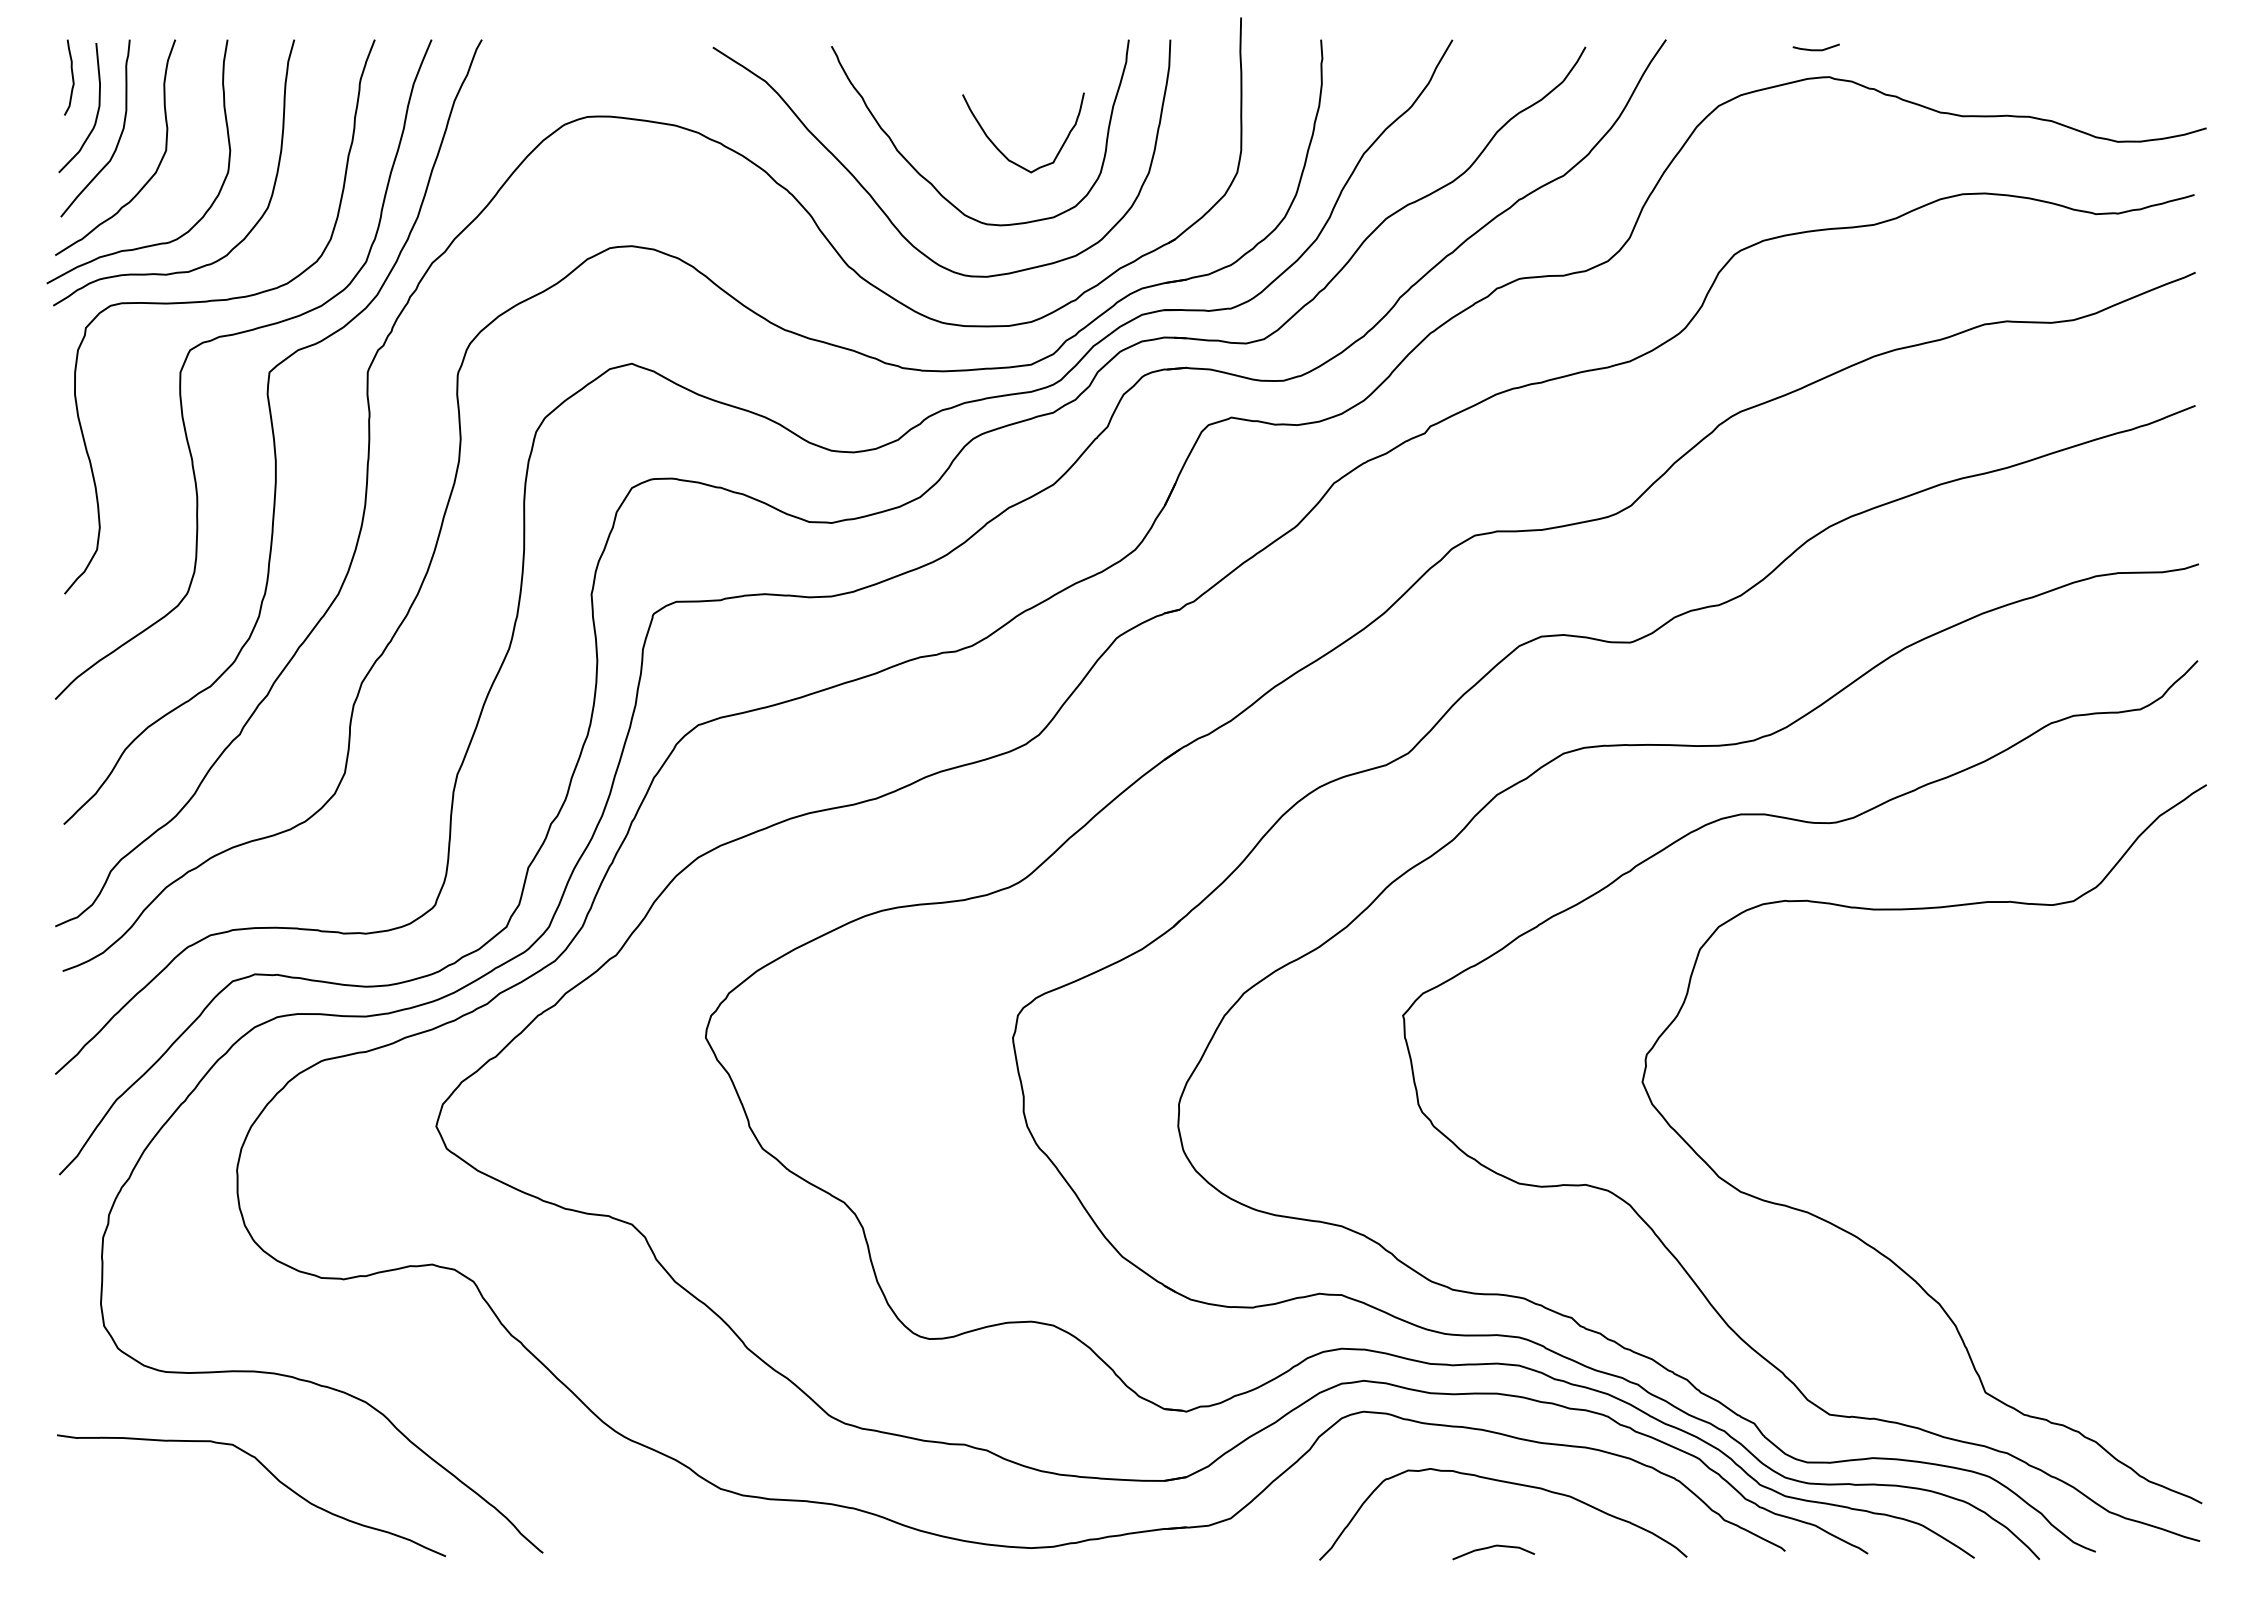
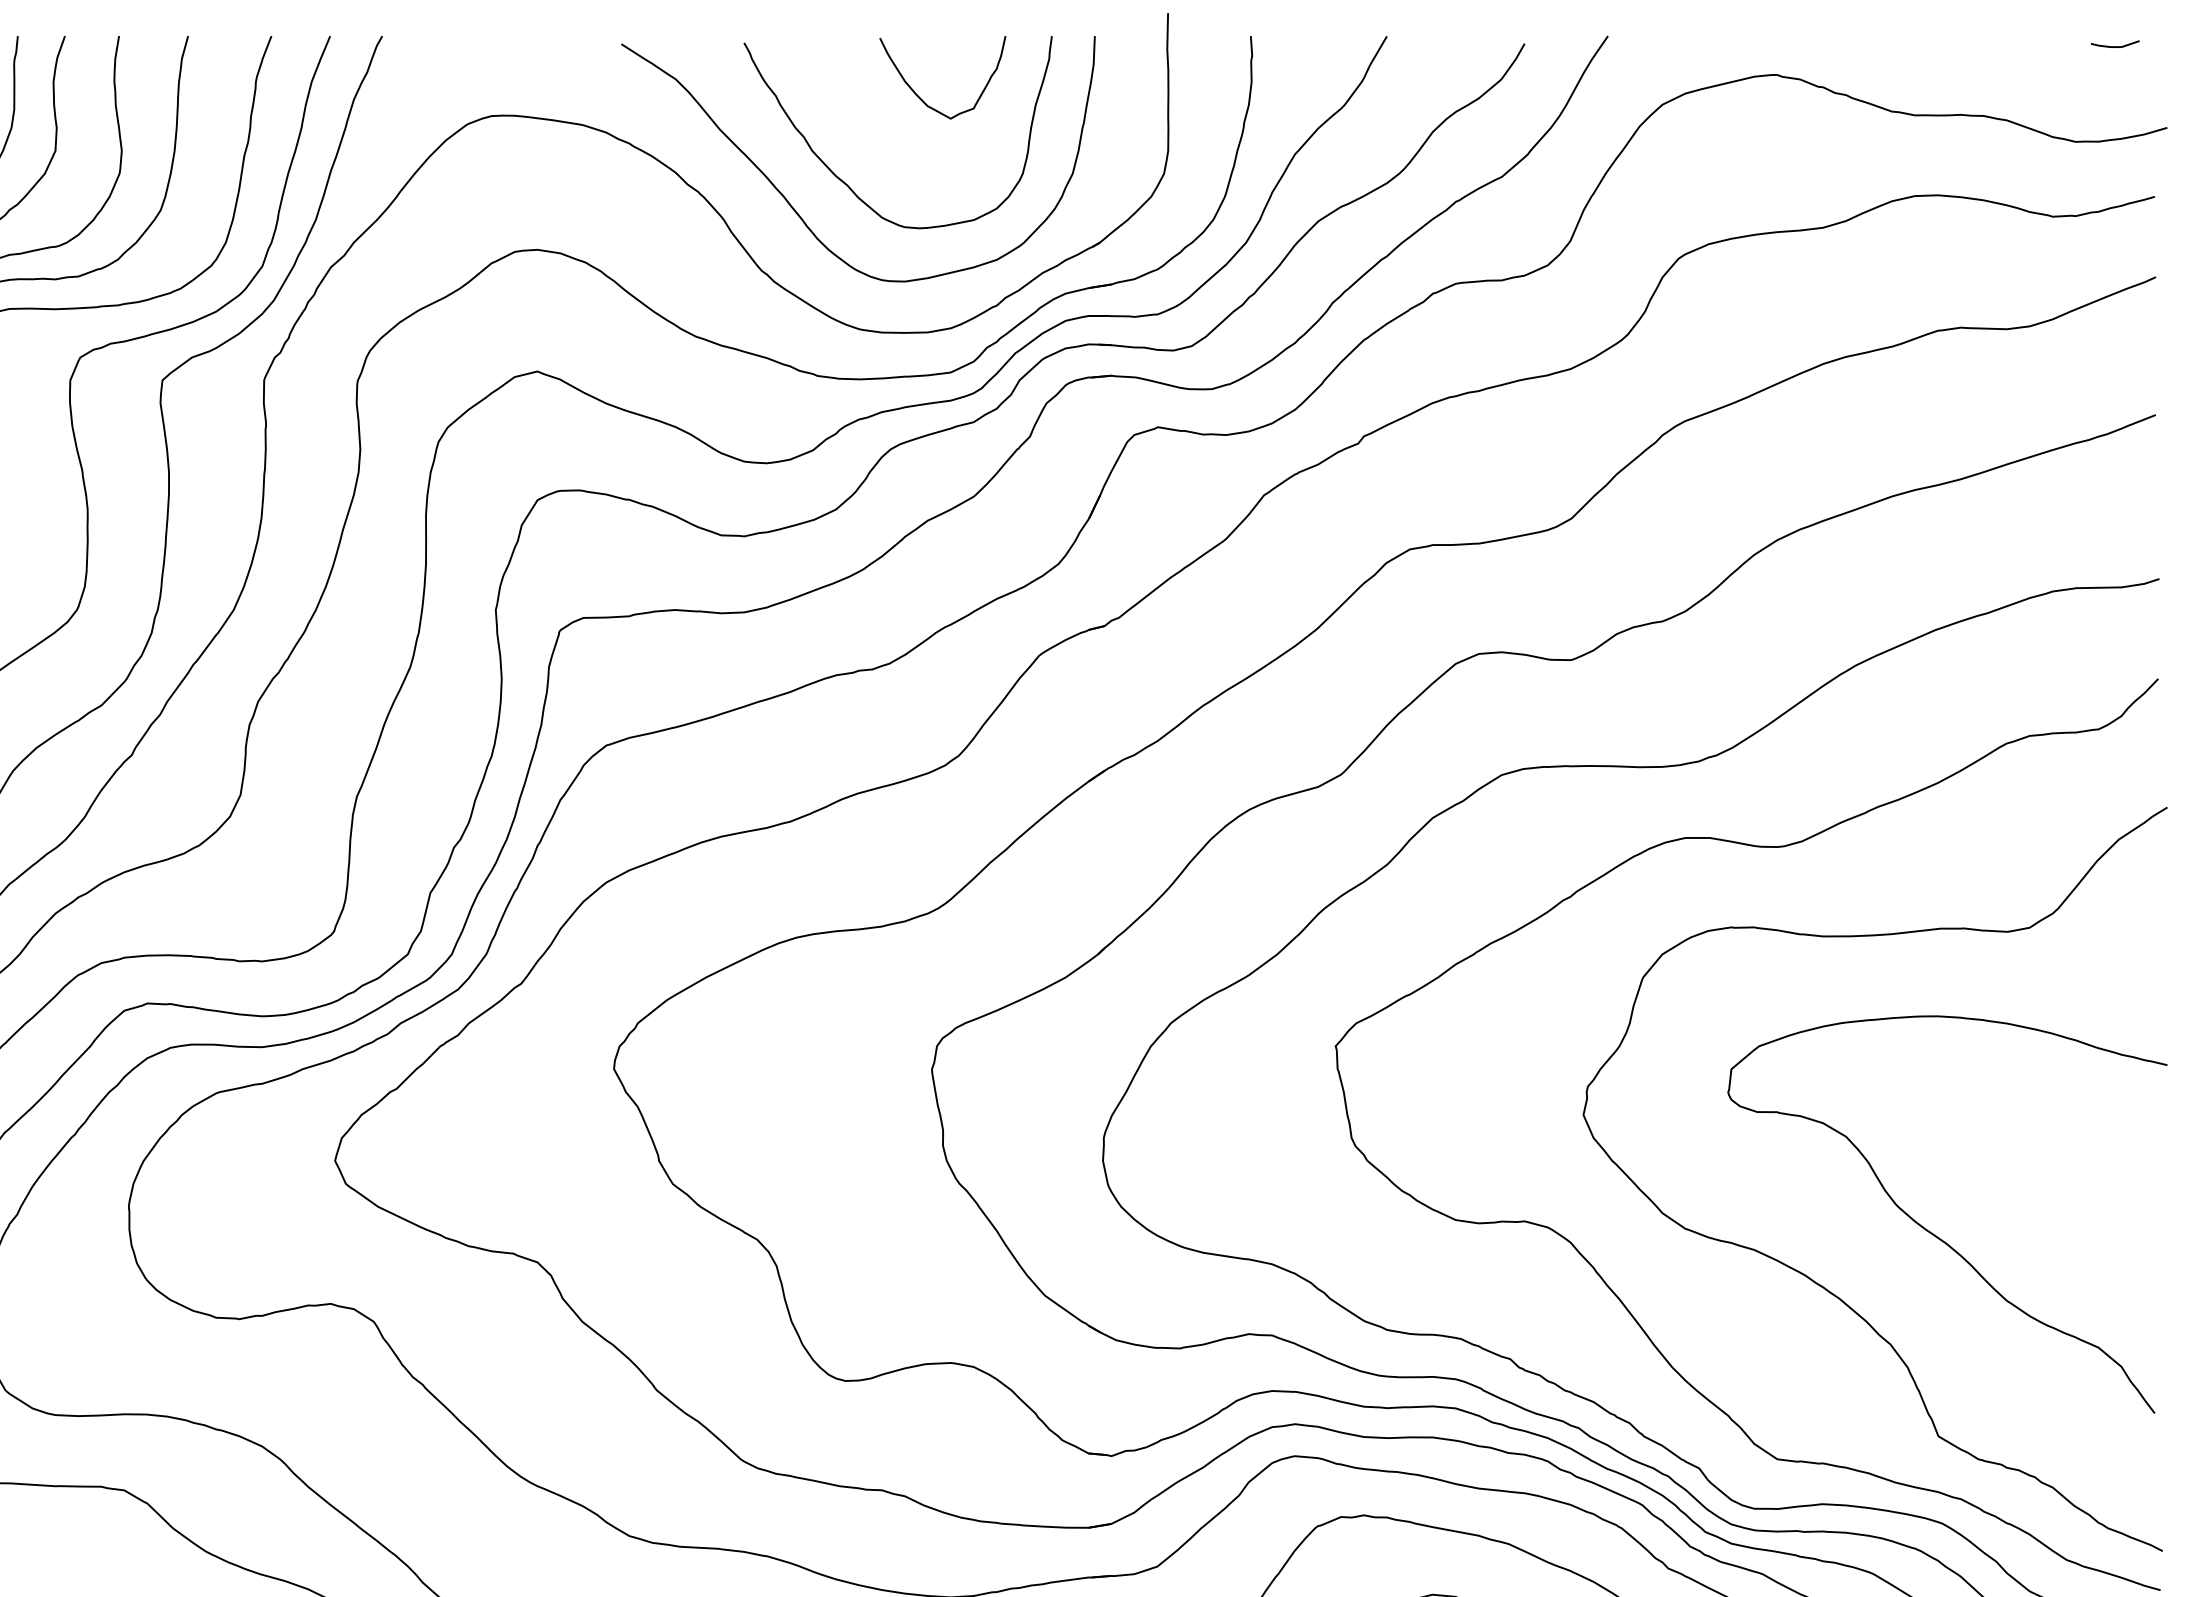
line: (1815, 49) -> (2114, 46), moved
curve: (1002, 152) -> (921, 98), moved
curve: (1979, 1195) -> (1932, 1232), added

